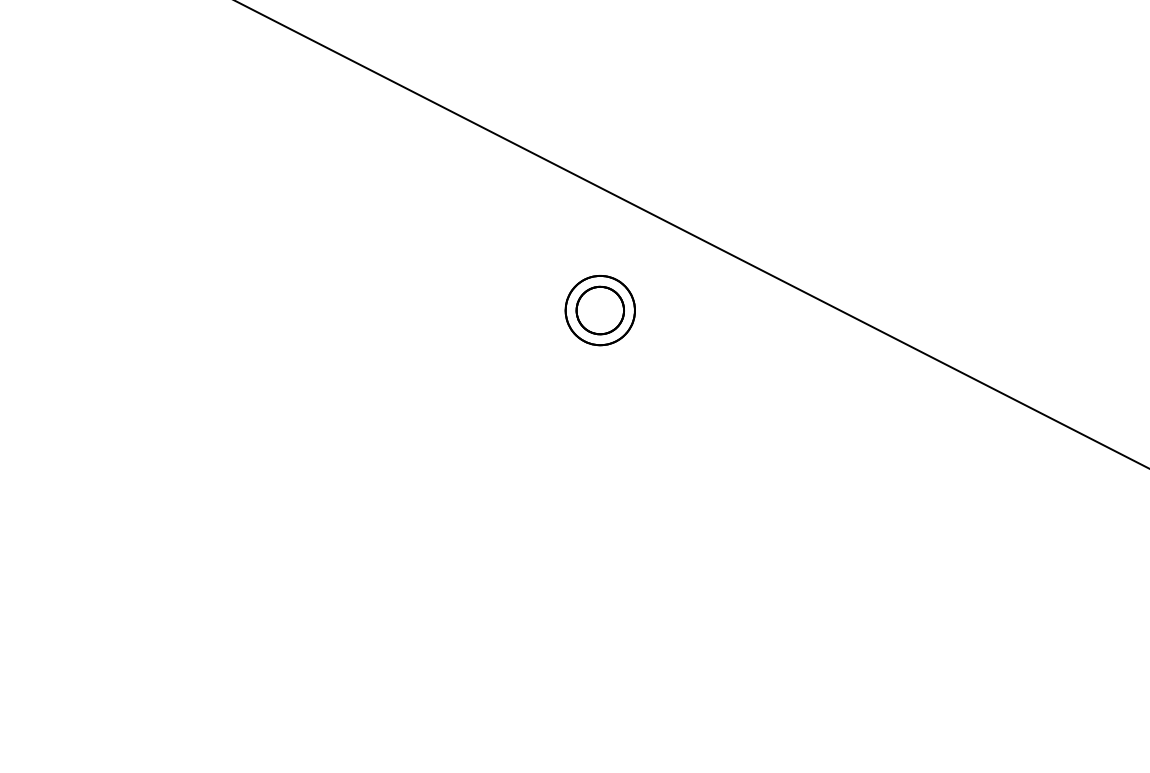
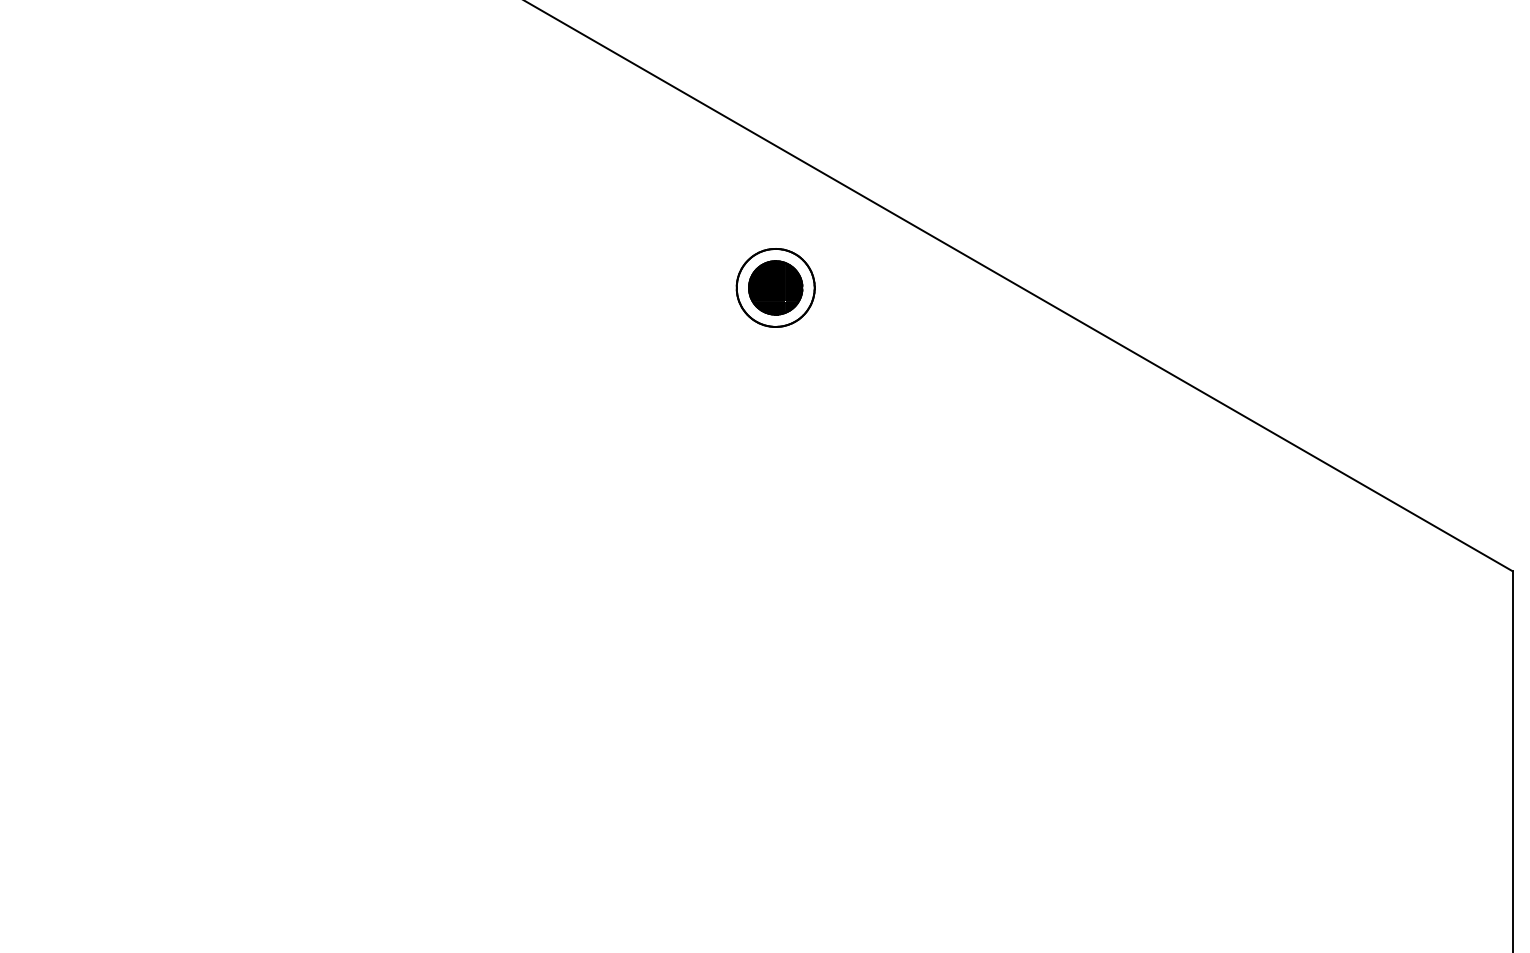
hatch: (600, 310) -> (775, 287), added

